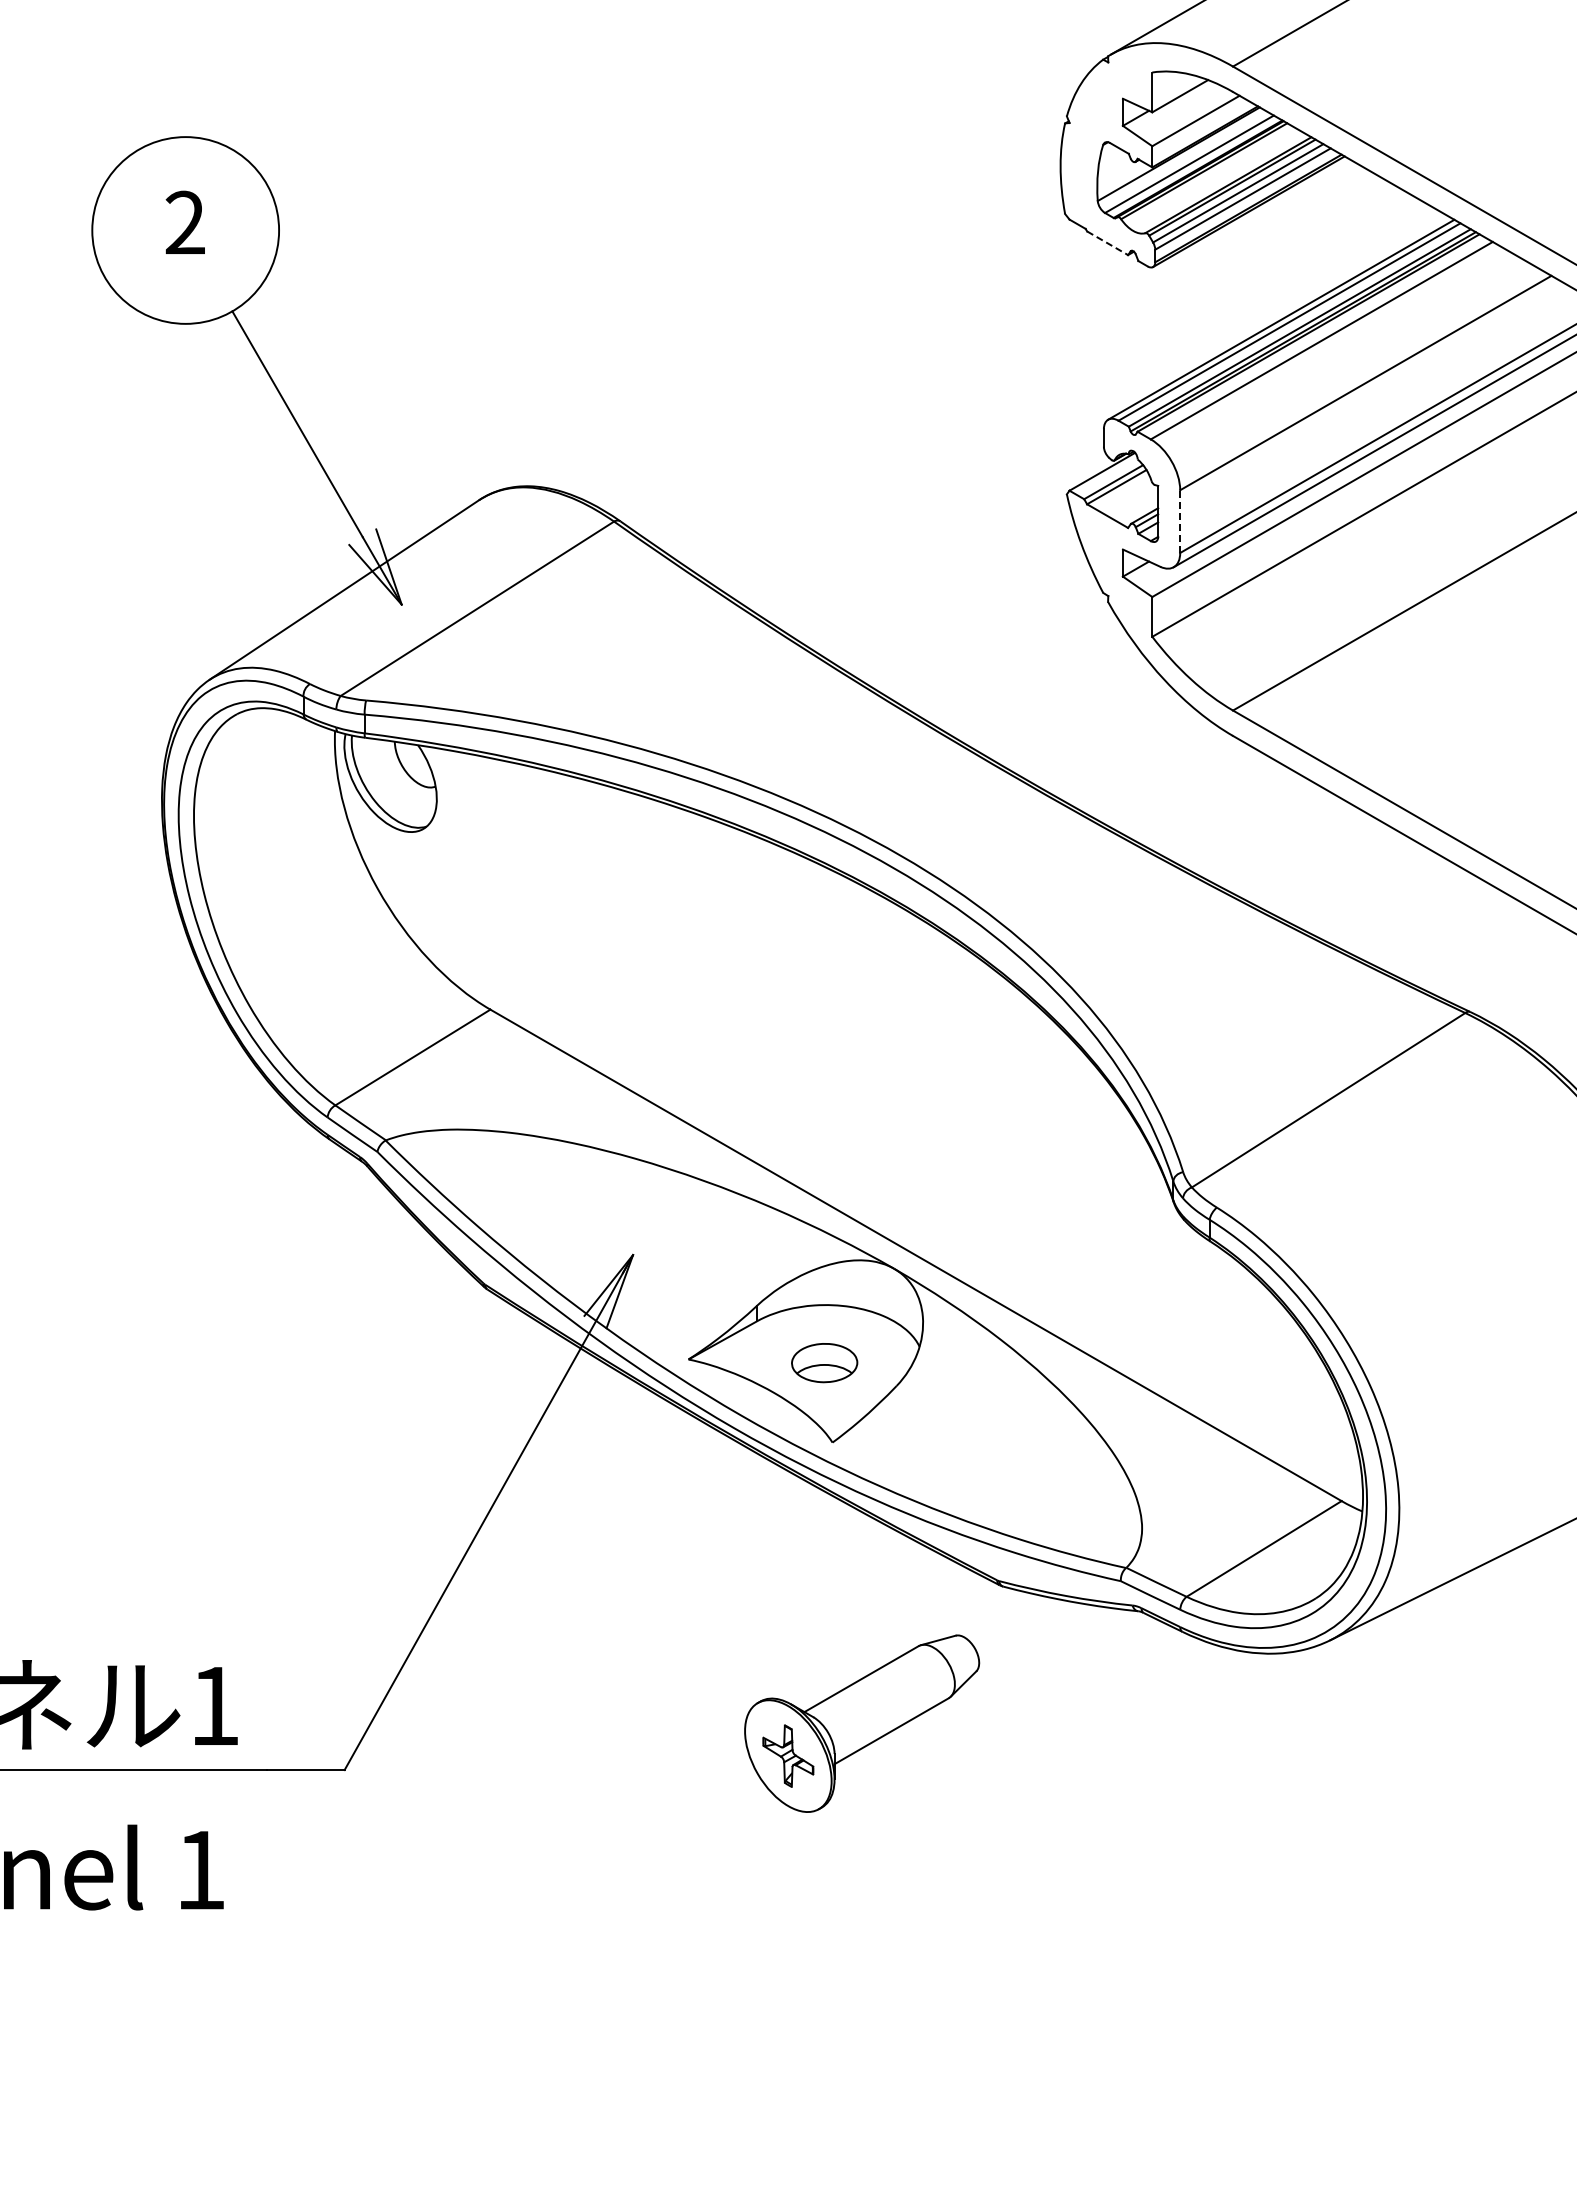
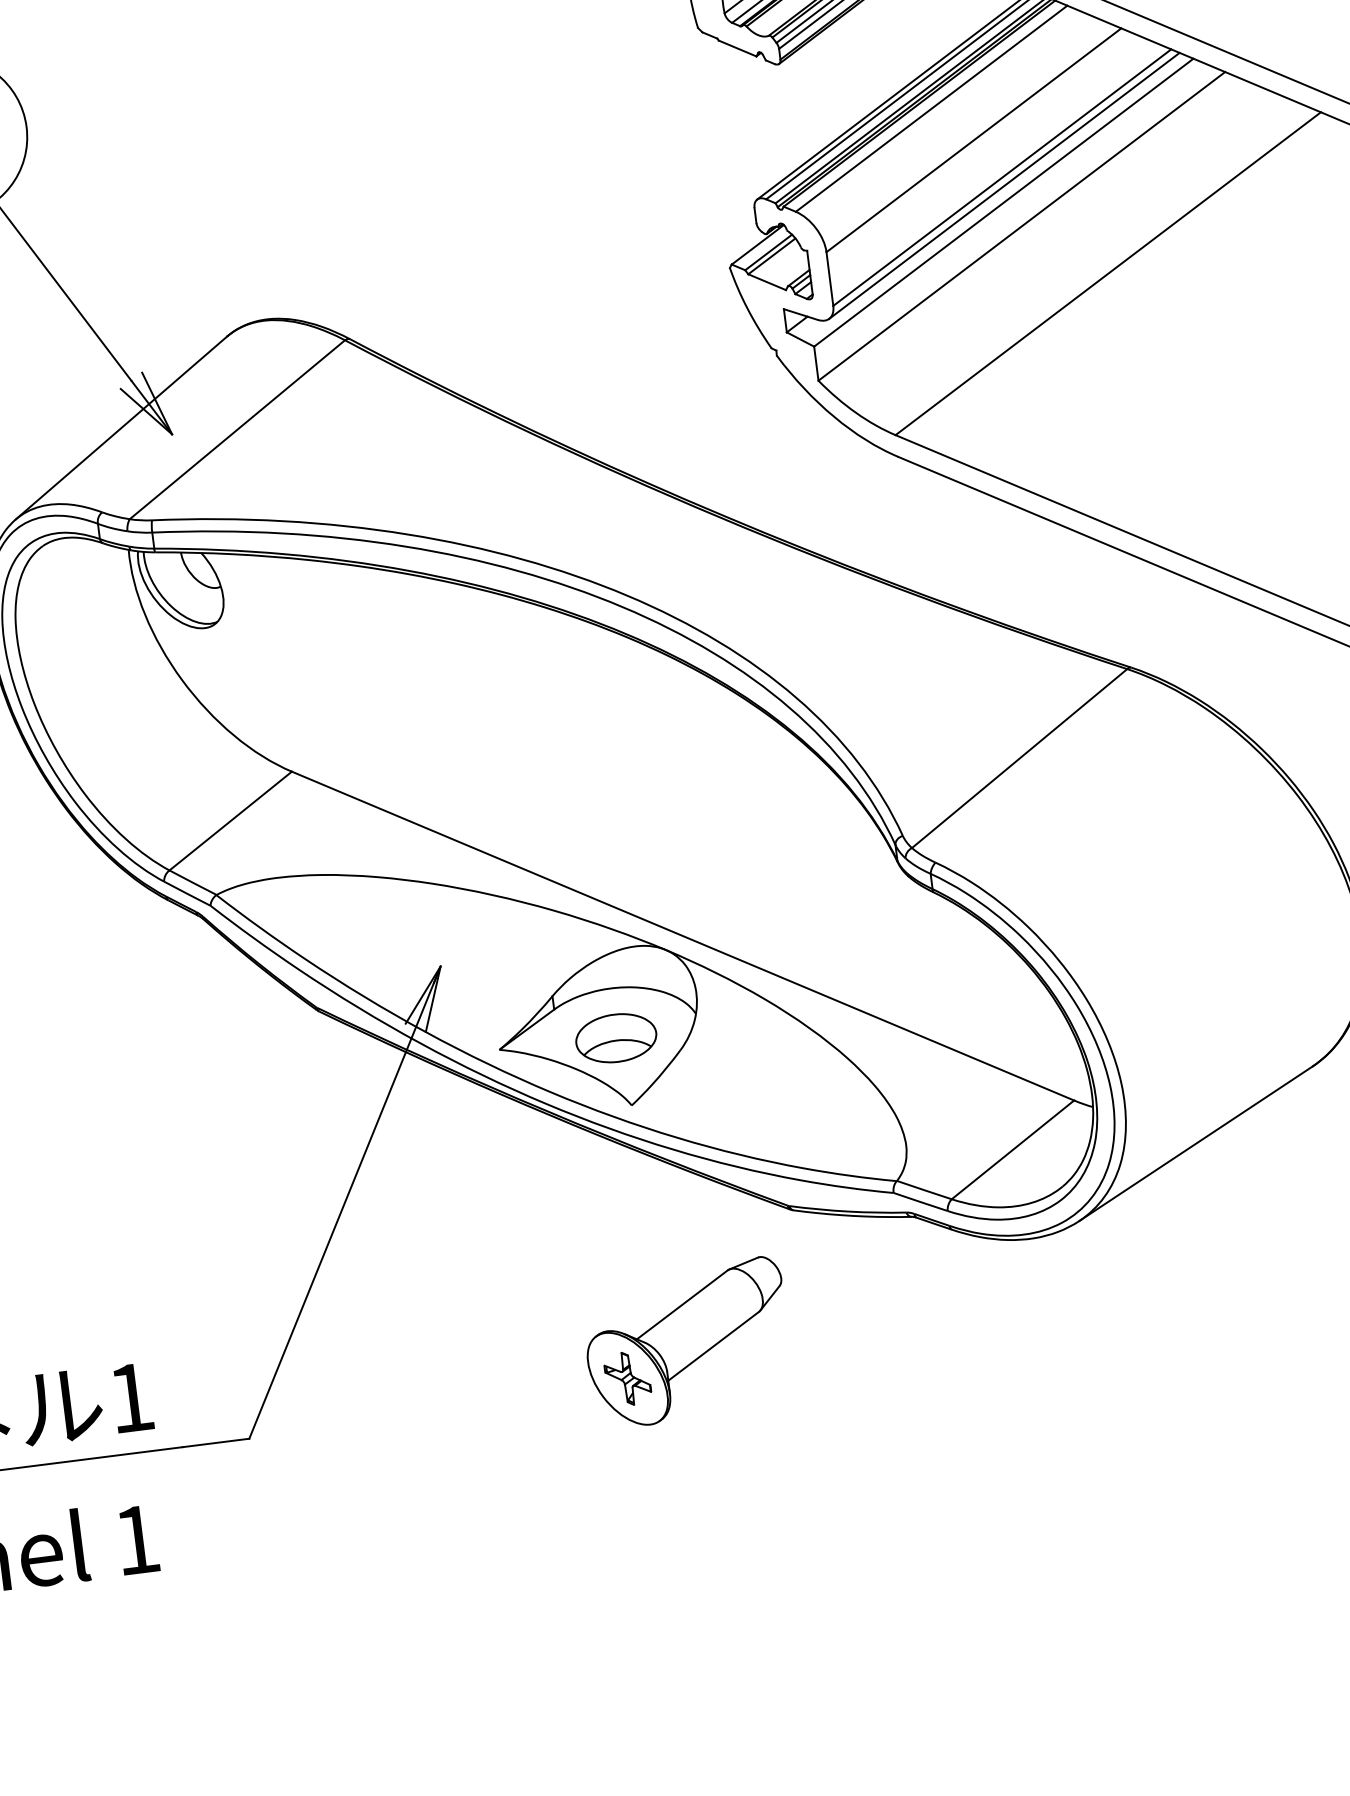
line: (1107, 243) -> (737, 48), dashed -> solid
line: (1180, 521) -> (830, 278), dashed -> solid
part: (824, 1362) -> (616, 1037), size x1.43

